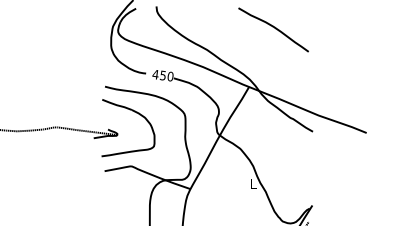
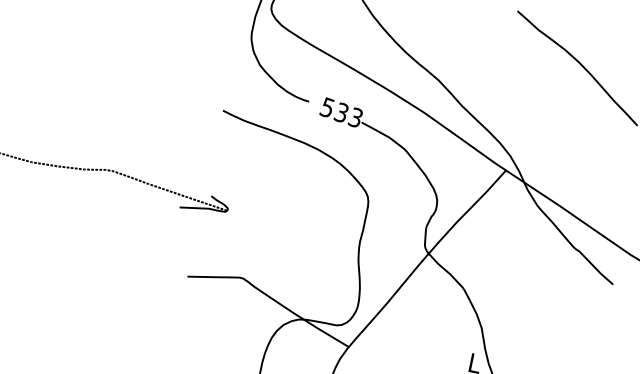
text: (162, 75) -> (340, 112), 450 -> 533
part: (136, 113) -> (273, 176), removed

